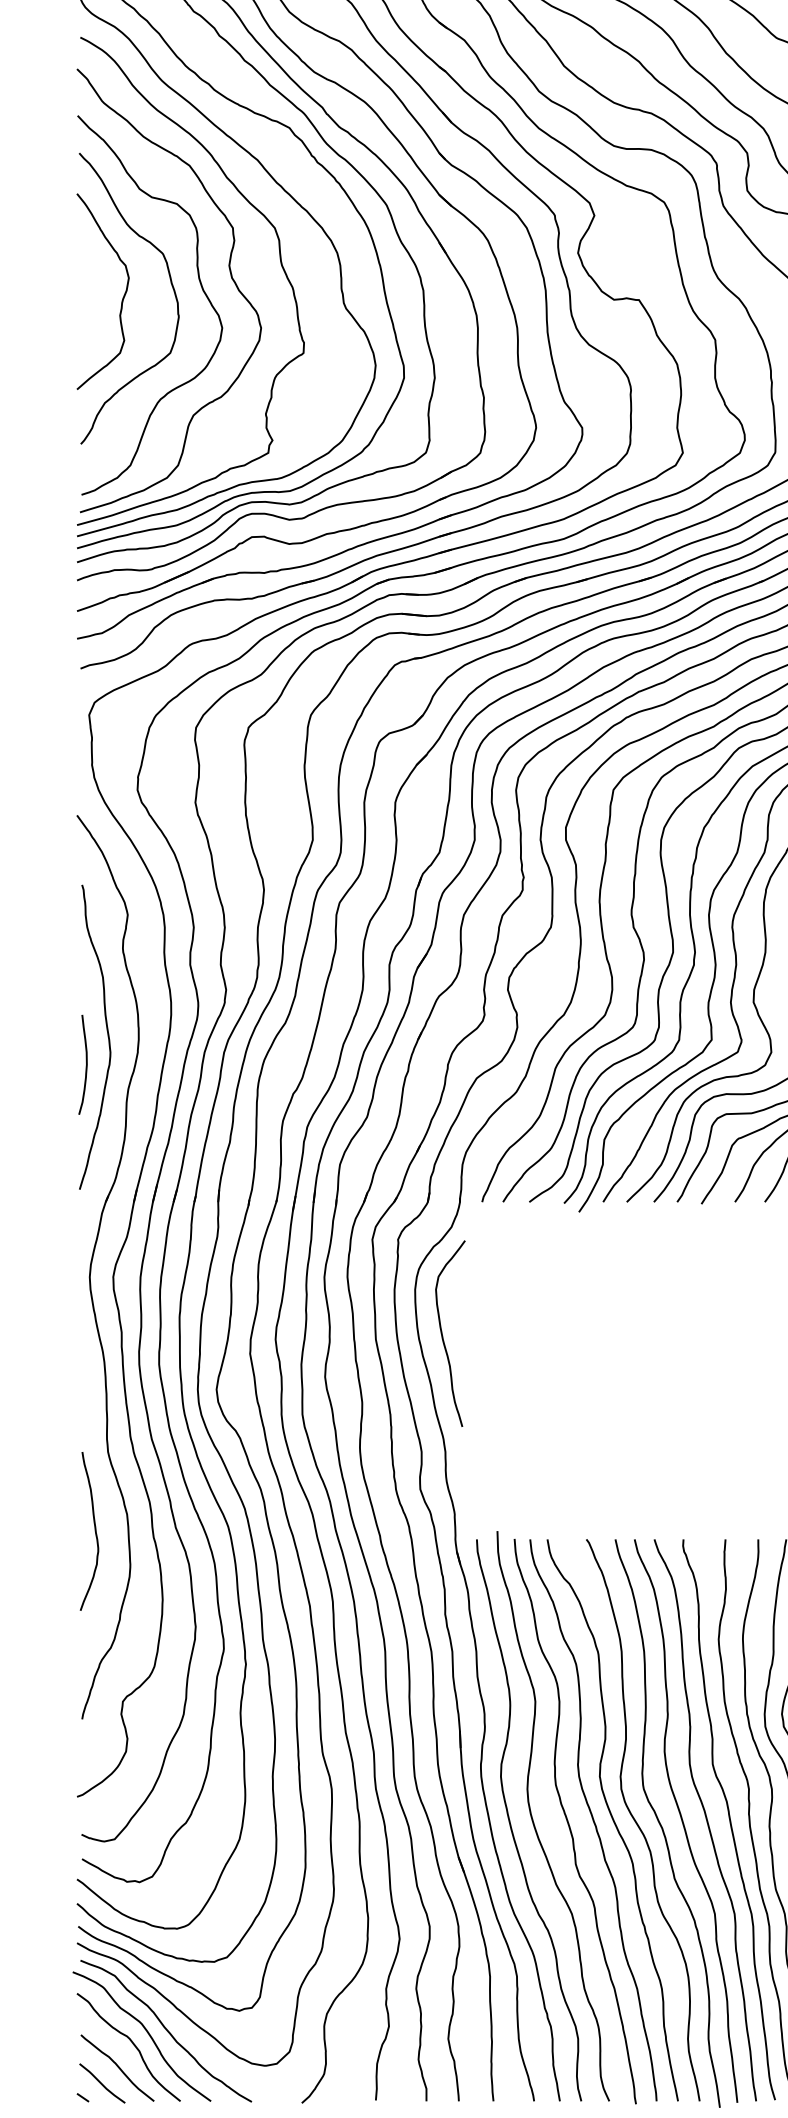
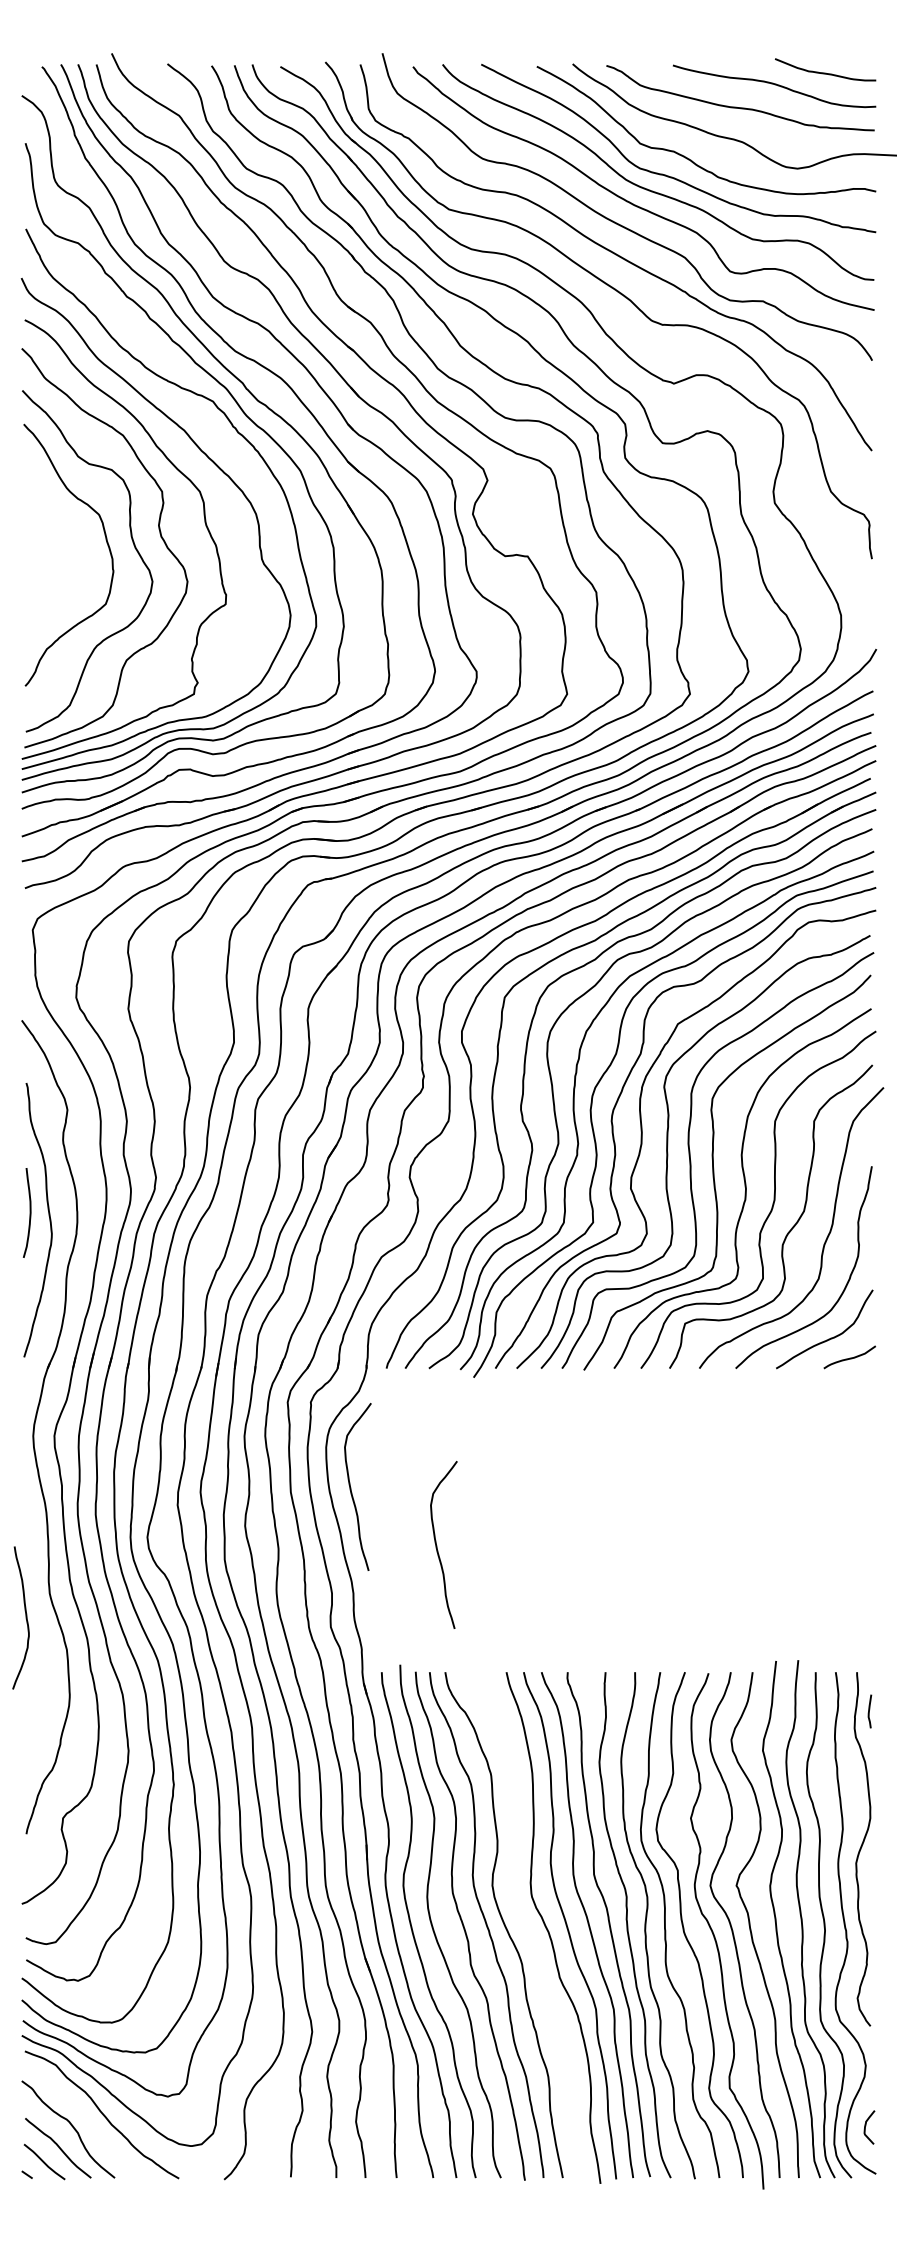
curve: (122, 297) -> (62, 554), removed
curve: (85, 1064) -> (29, 1212), moved
curve: (538, 1398) -> (437, 1545), added
curve: (94, 1530) -> (25, 1617), moved
curve: (638, 1824) -> (527, 1928), removed
curve: (146, 2032) -> (84, 2116), removed

